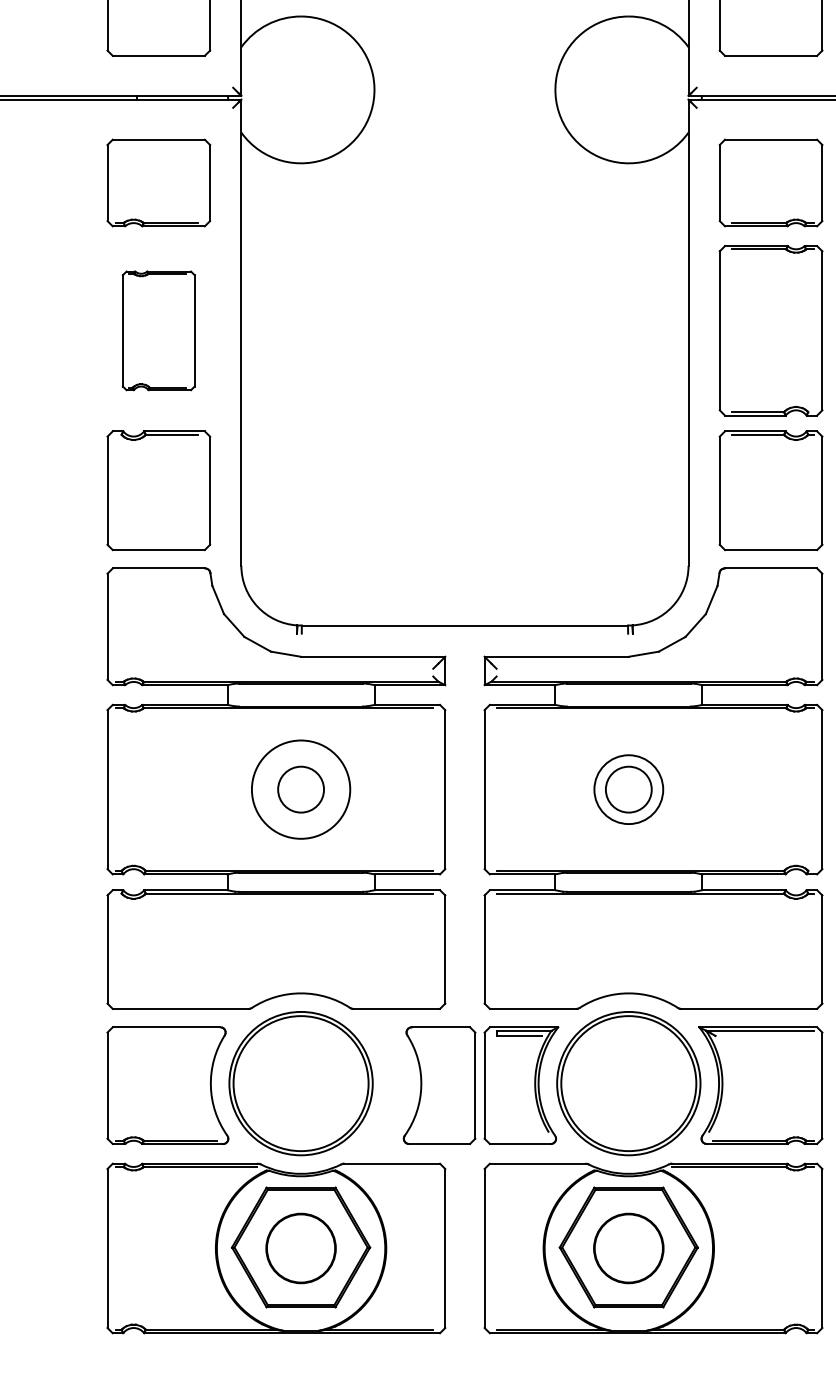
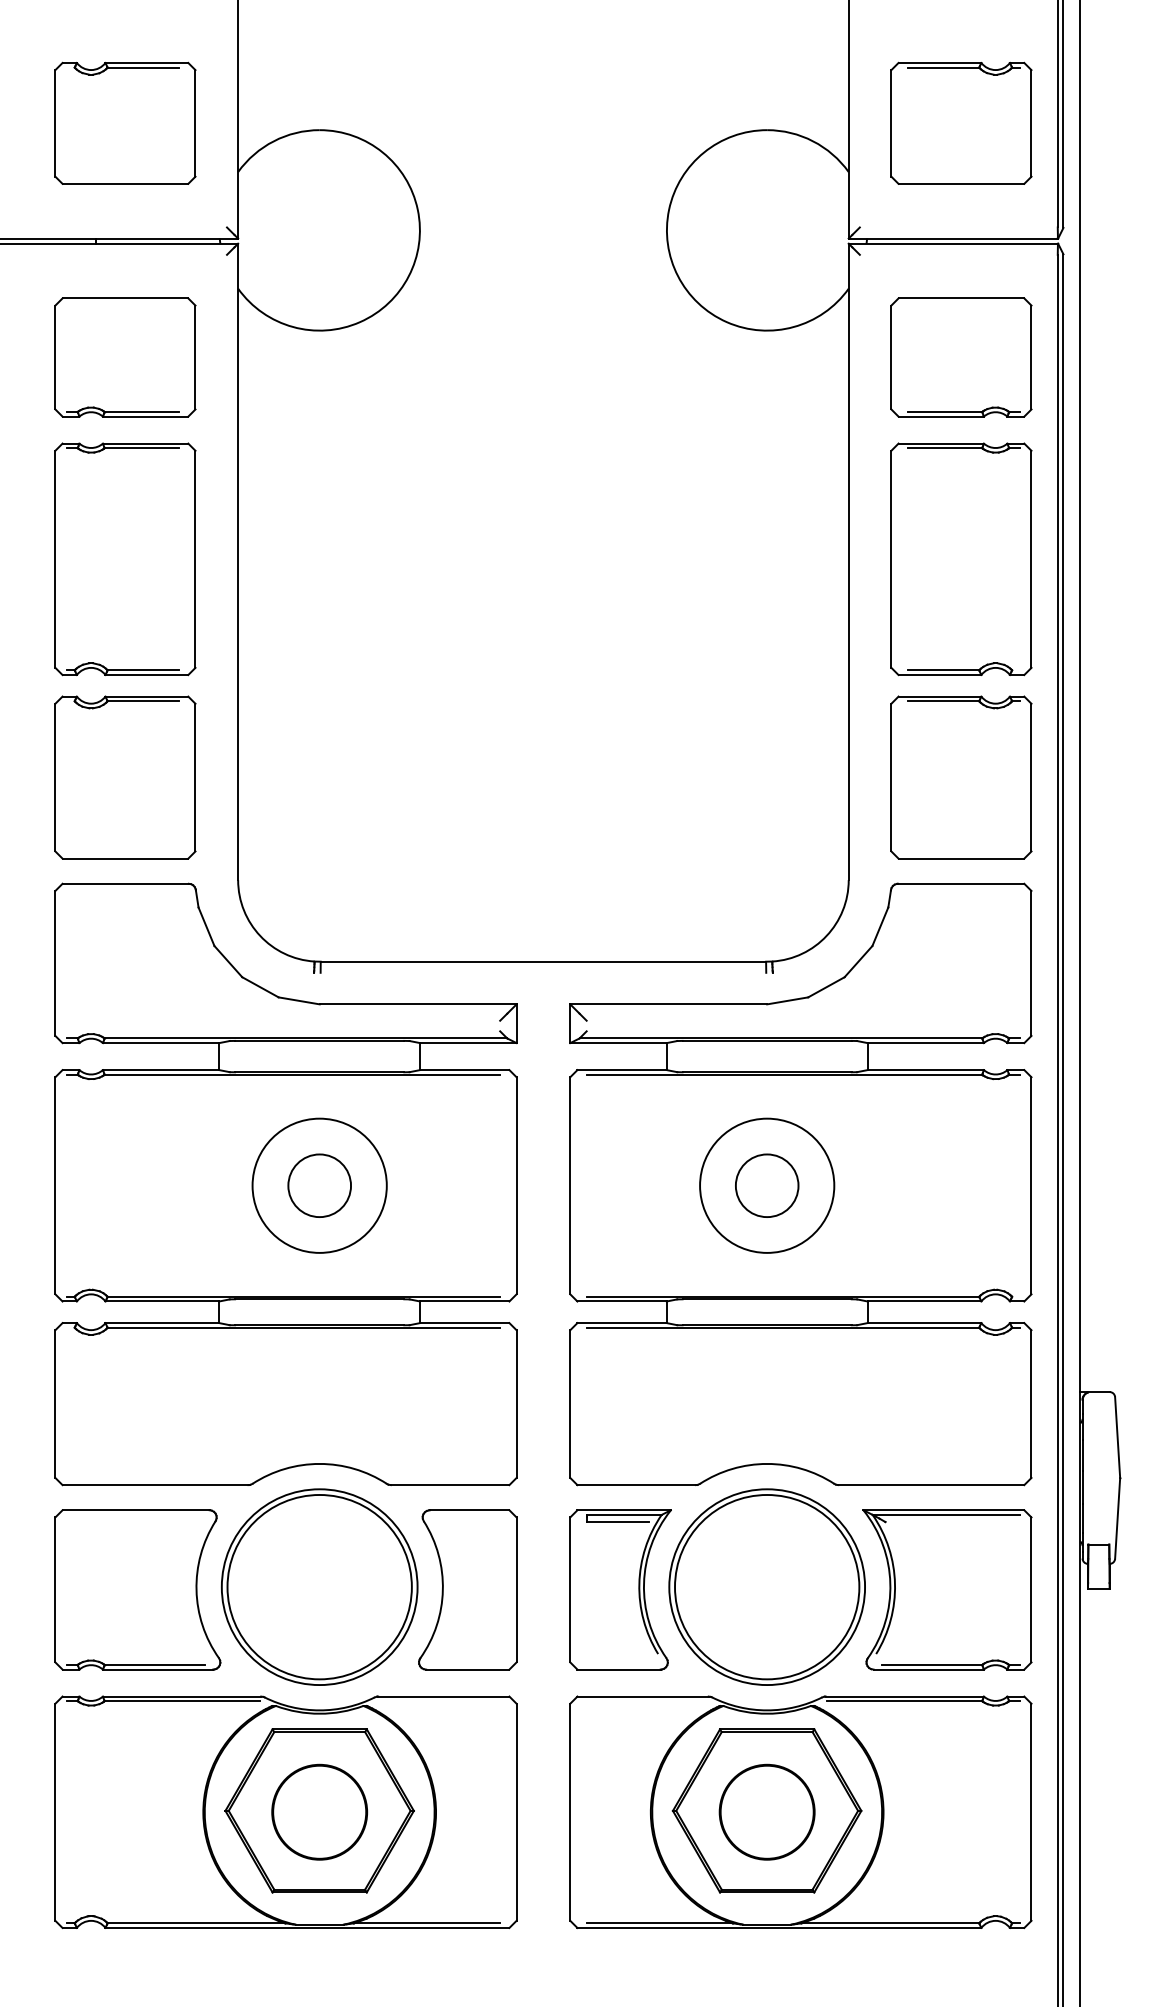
part: (158, 330) -> (125, 559), size x1.43
circle: (629, 789) -> (767, 1185), size x1.43
part: (439, 1085) -> (467, 1589), moved

